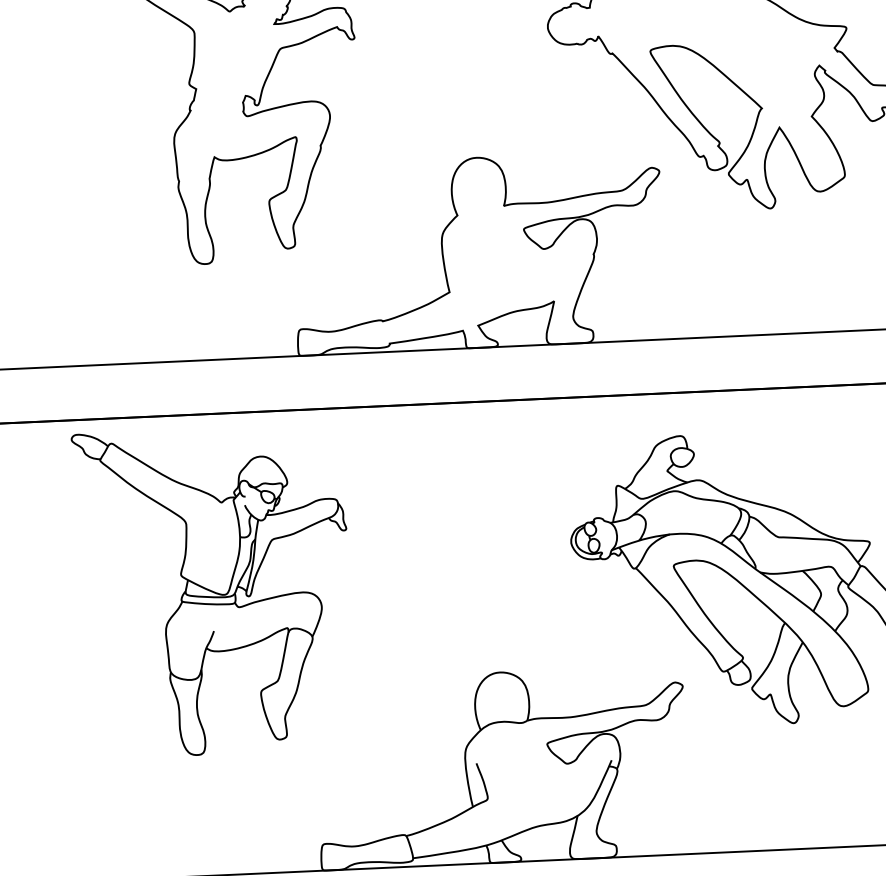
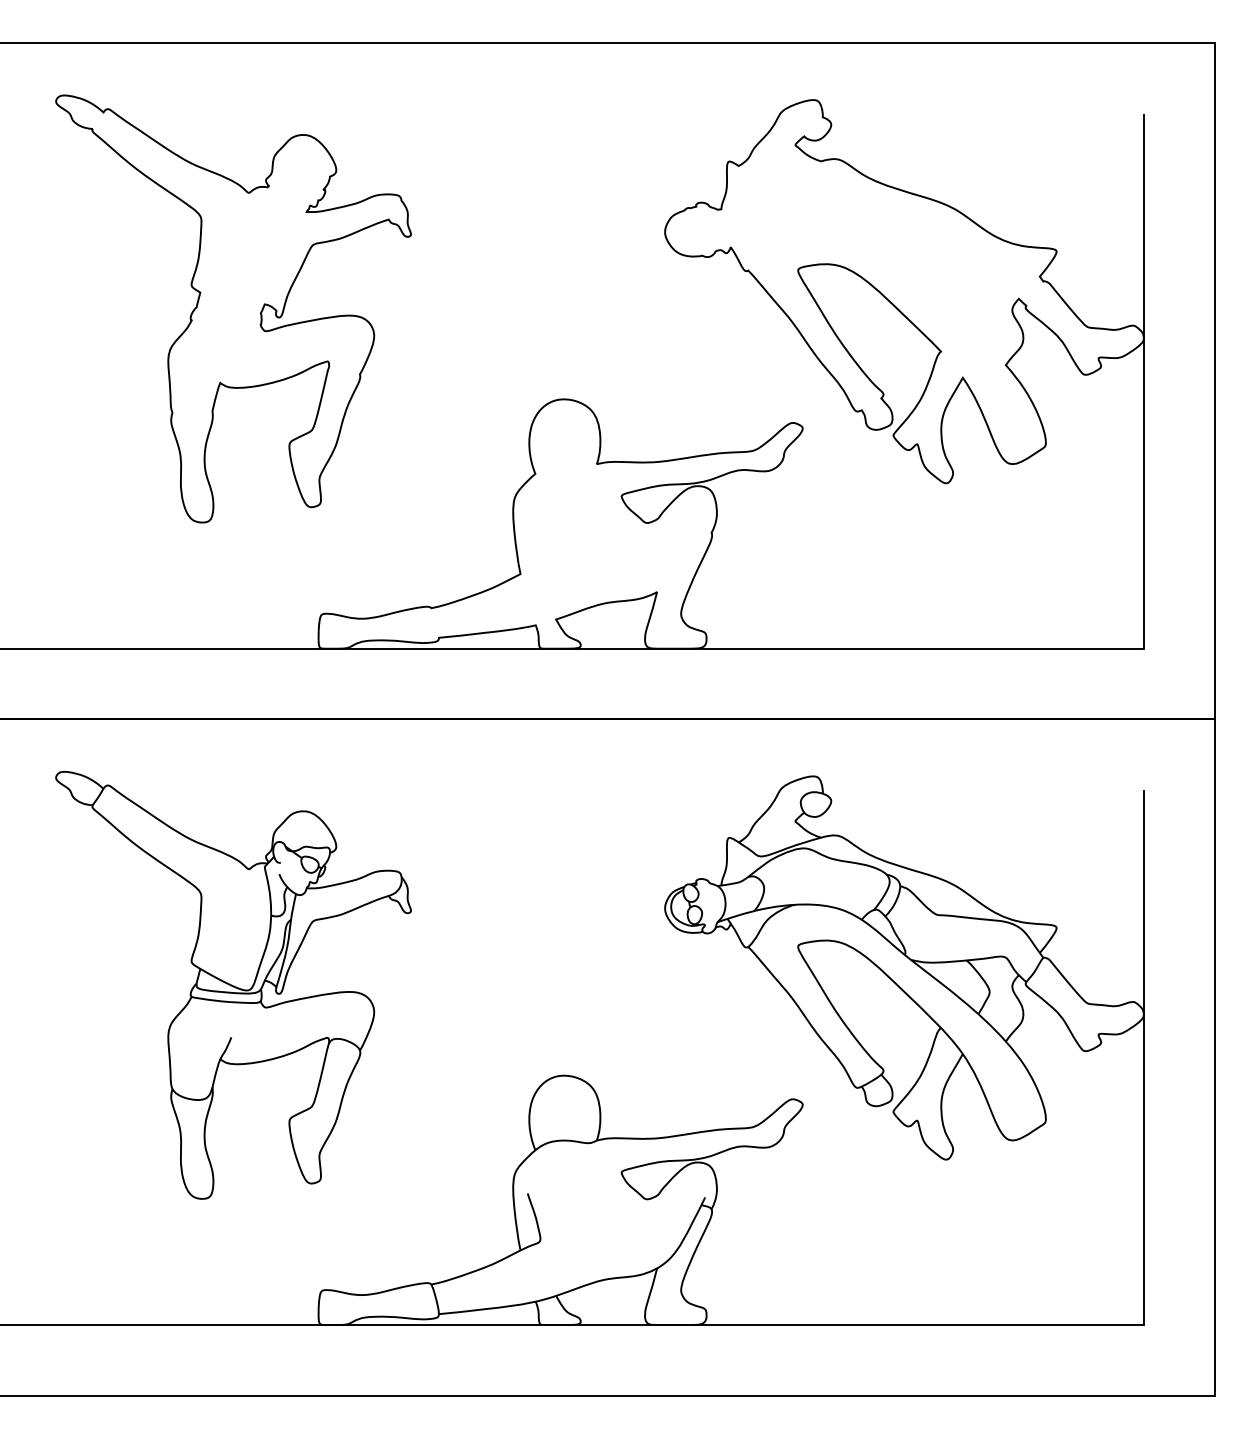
part: (213, 590) -> (233, 984), moved

